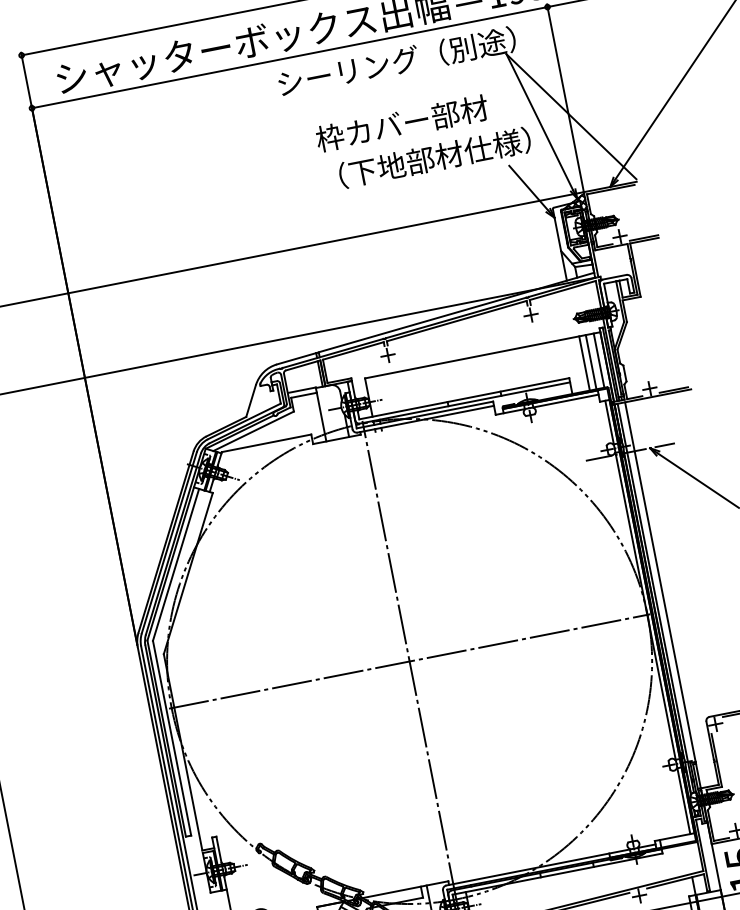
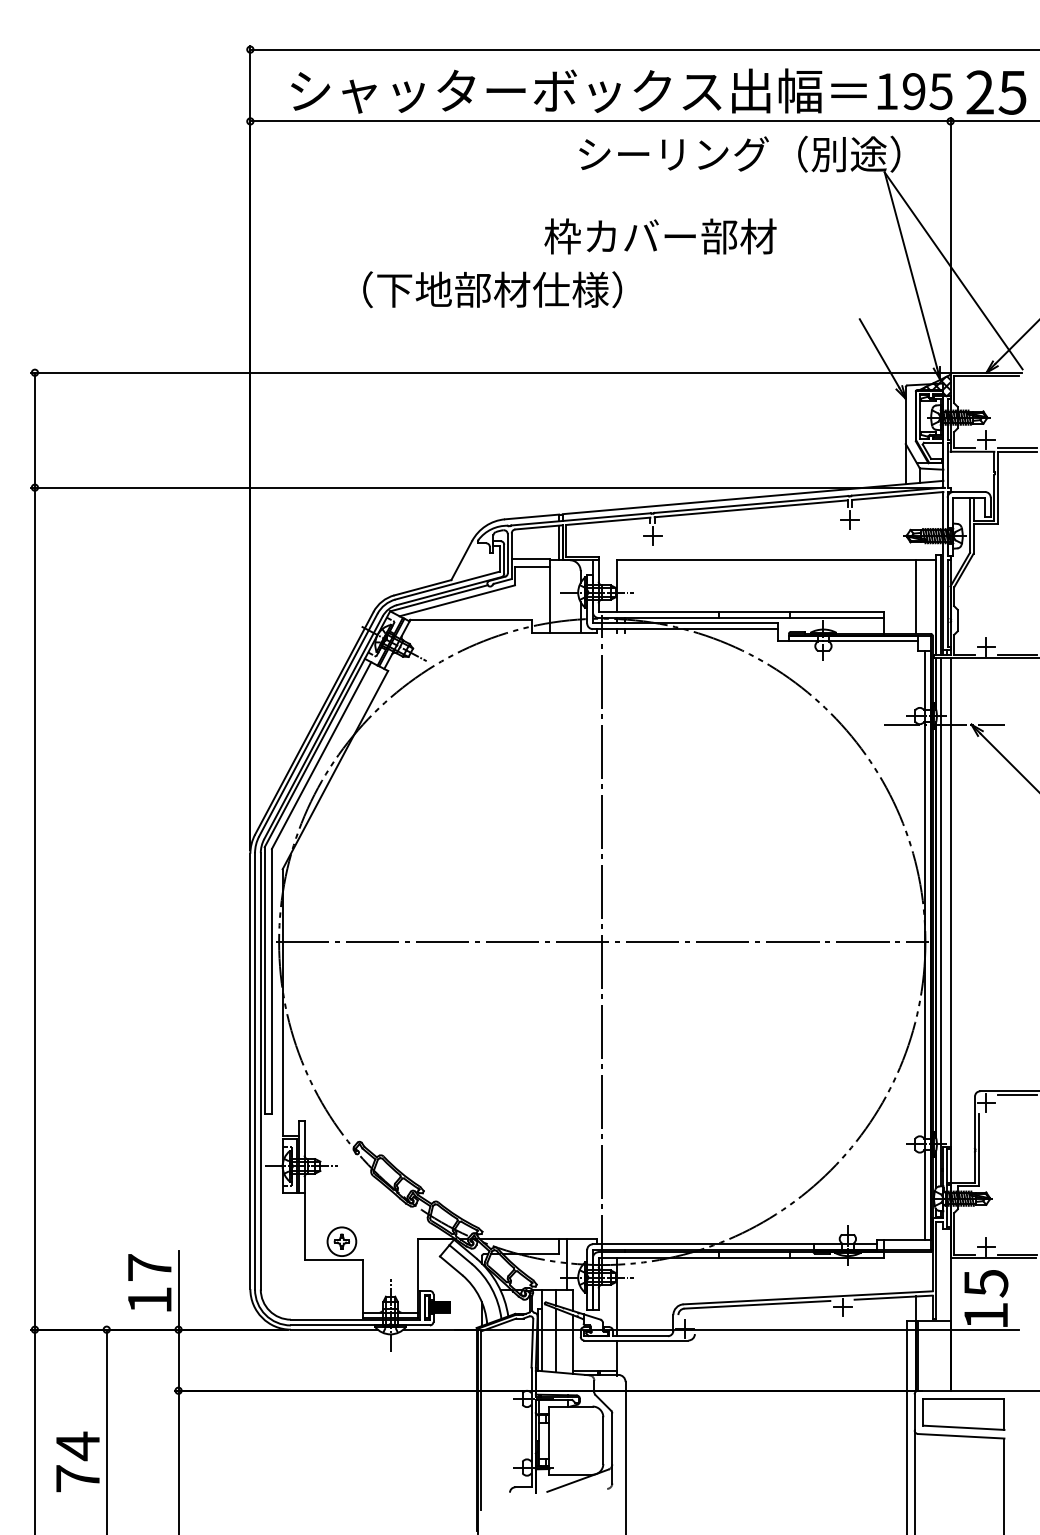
text: (402, 123) -> (660, 236), moved
text: (434, 157) -> (492, 289), moved
line: (599, 360) -> (927, 596), removed
line: (584, 363) -> (907, 596), removed

